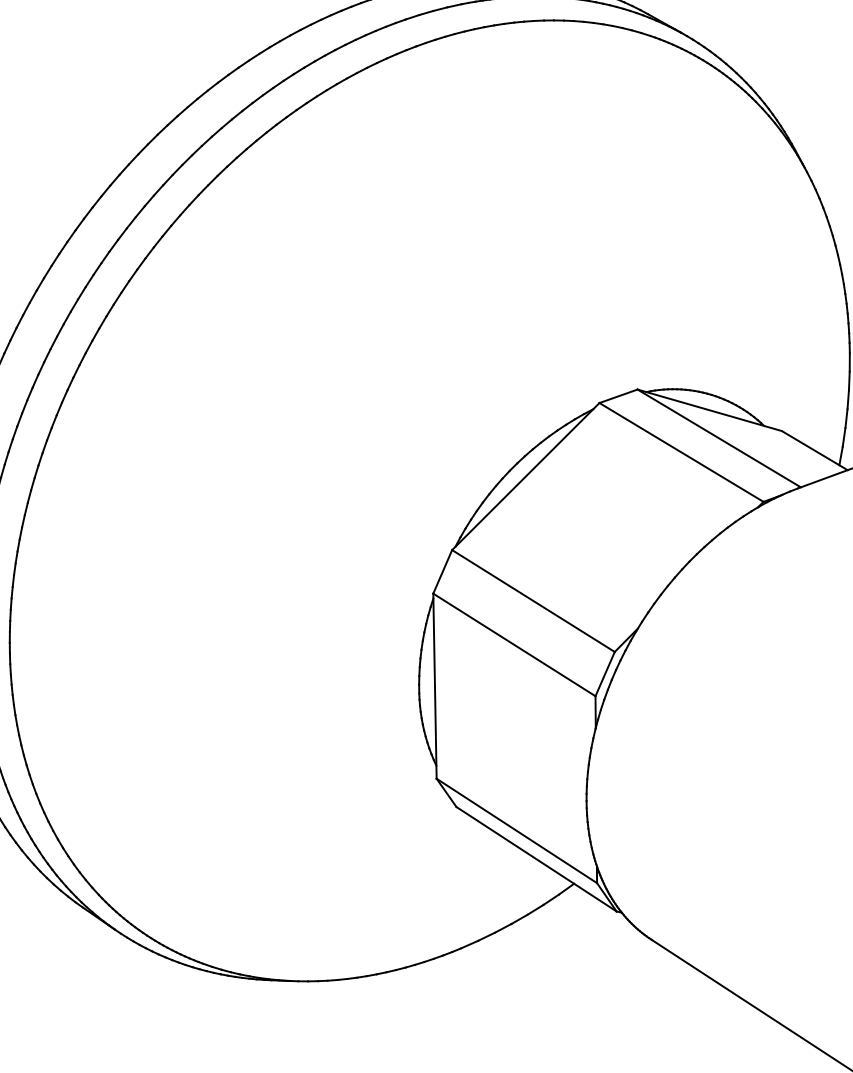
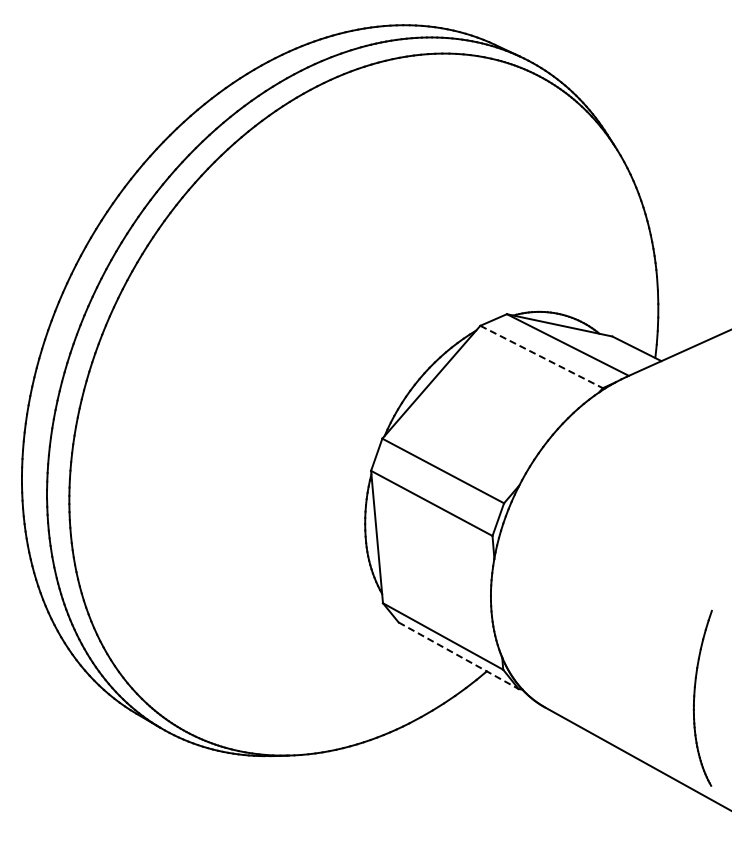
line: (681, 451) -> (541, 356), solid -> dashed
line: (536, 858) -> (458, 655), solid -> dashed

